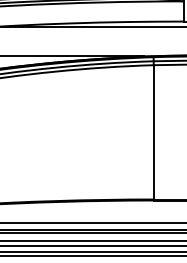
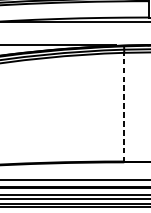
line: (153, 132) -> (124, 107), solid -> dashed

